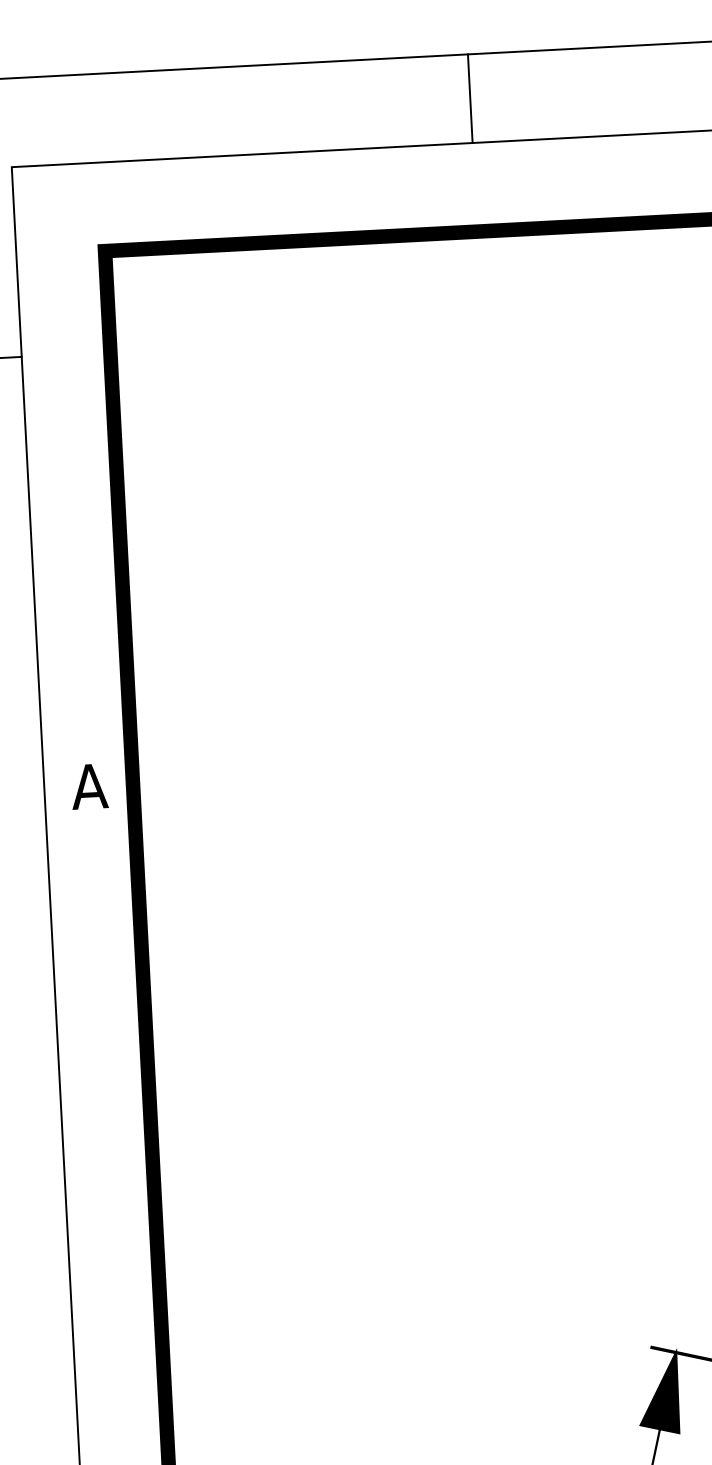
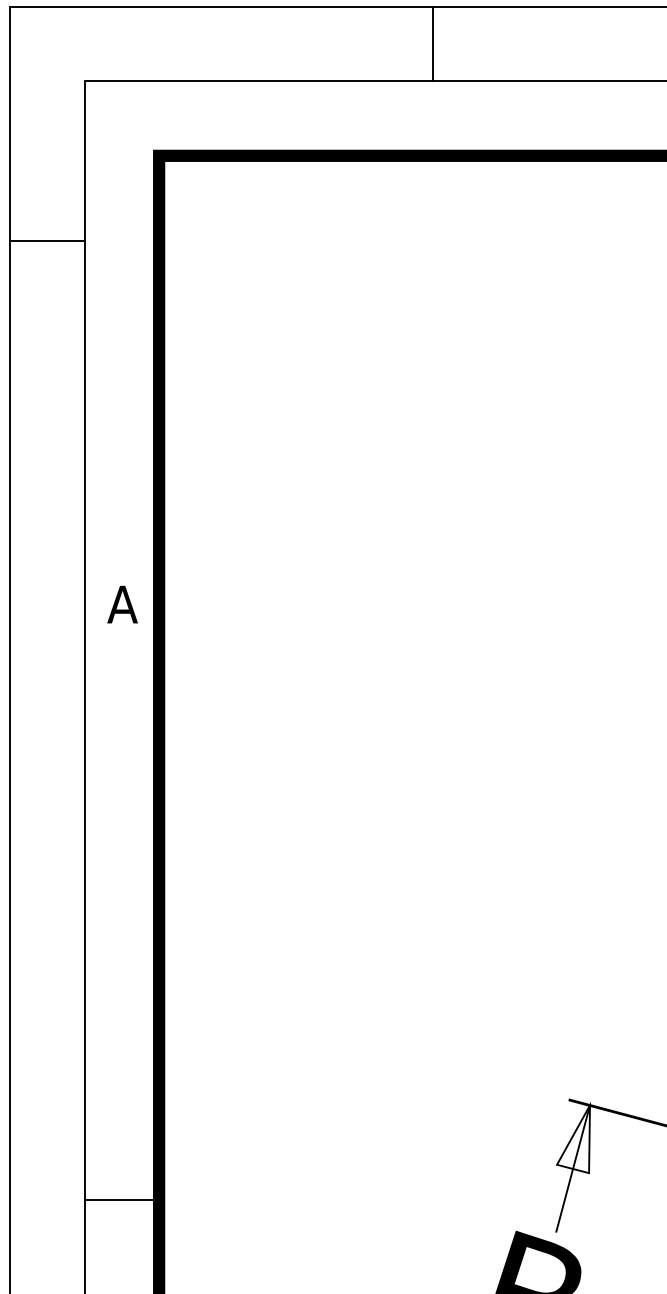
line: (470, 98) -> (433, 43), moved
fill: (658, 1394) -> (573, 1139), removed

